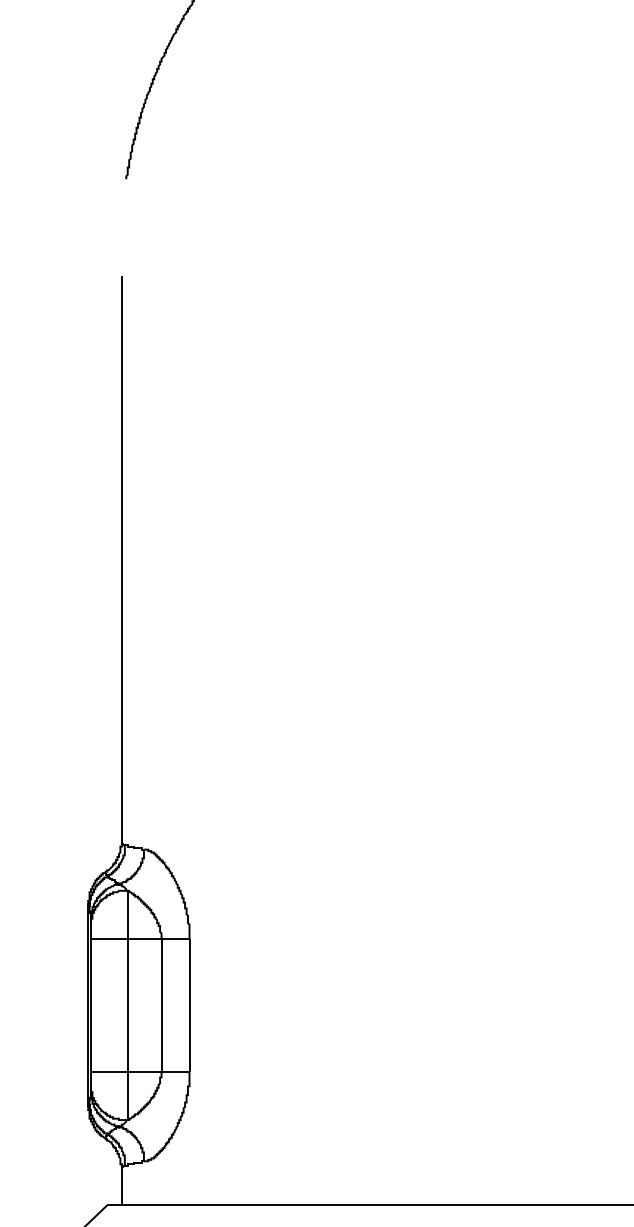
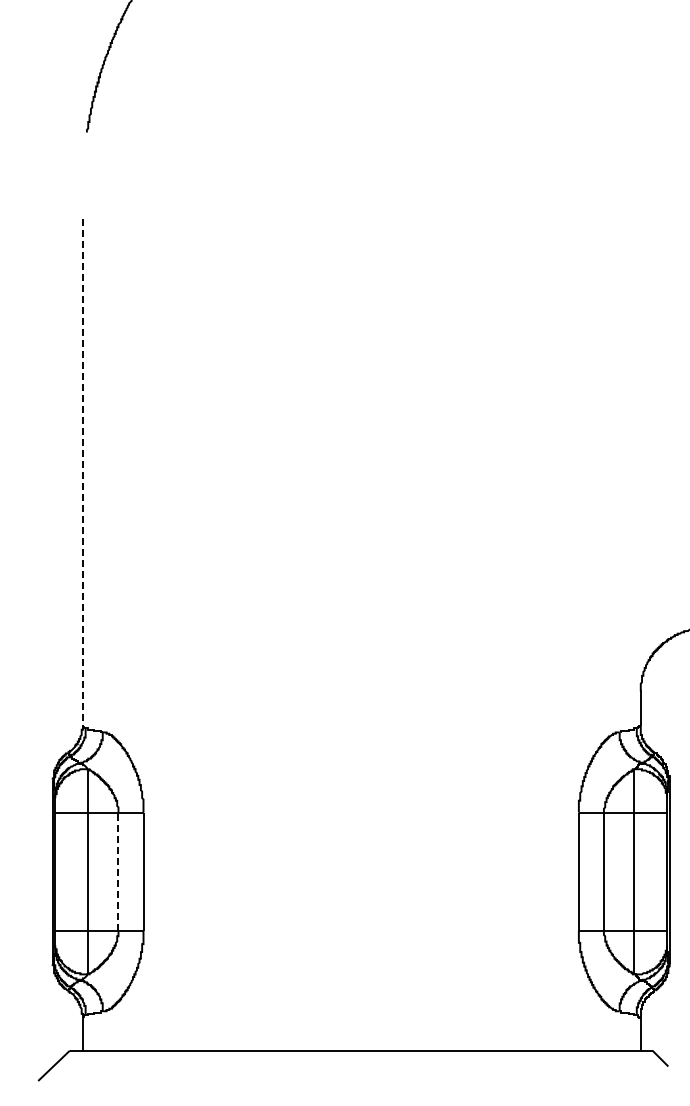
line: (121, 560) -> (82, 473), solid -> dashed
line: (161, 1005) -> (118, 871), solid -> dashed

